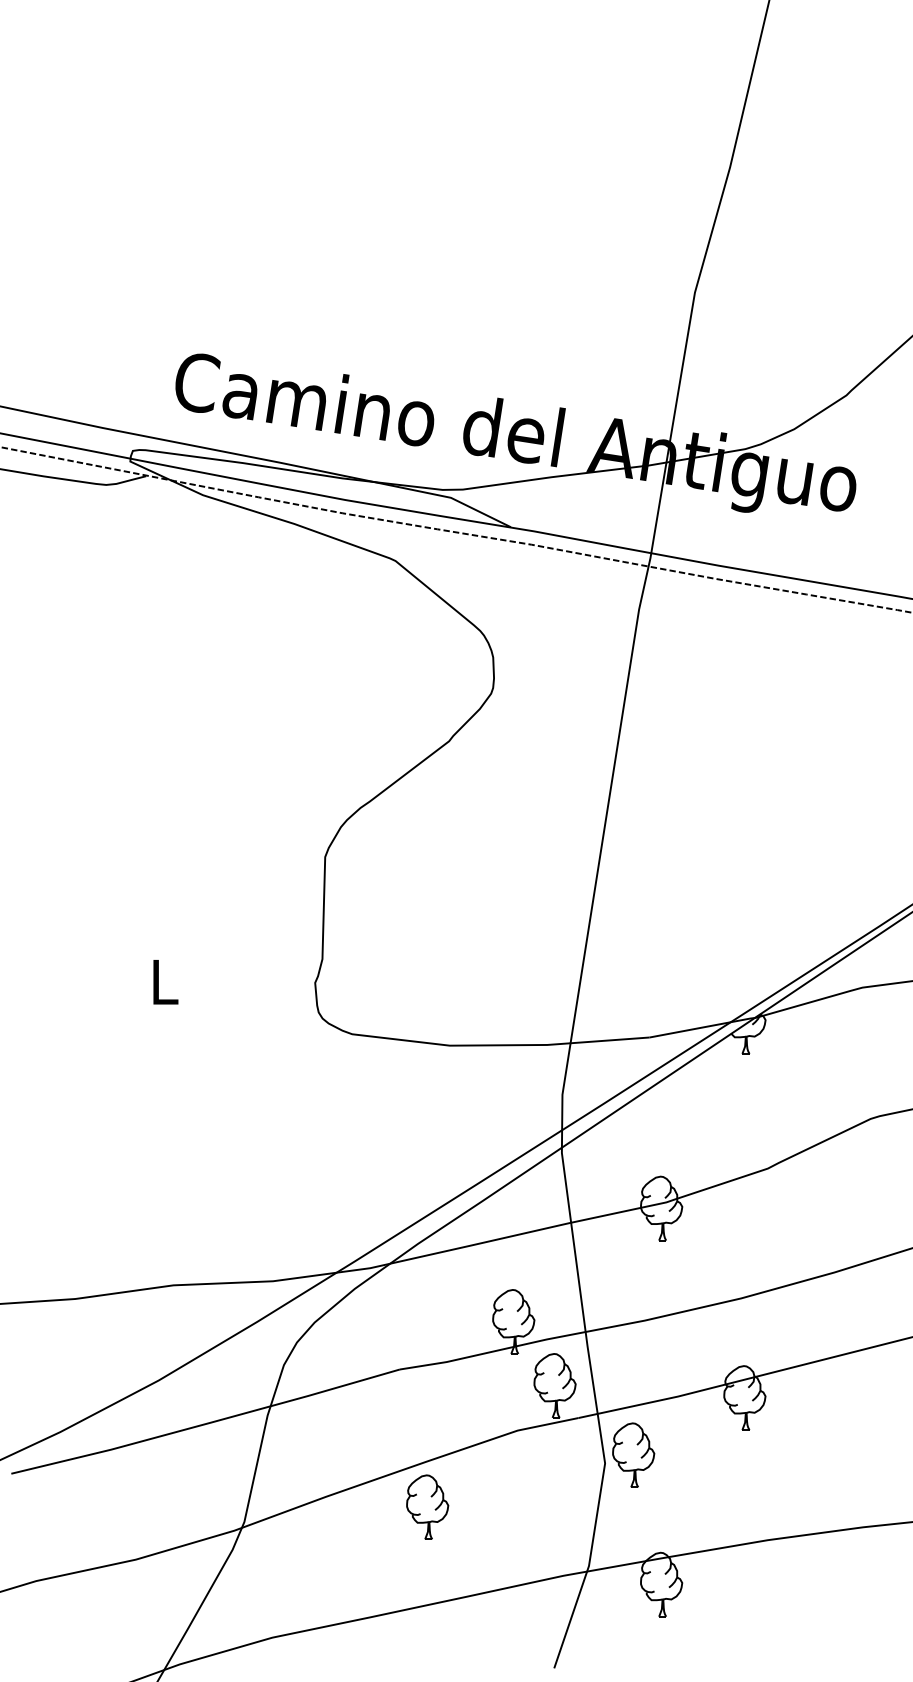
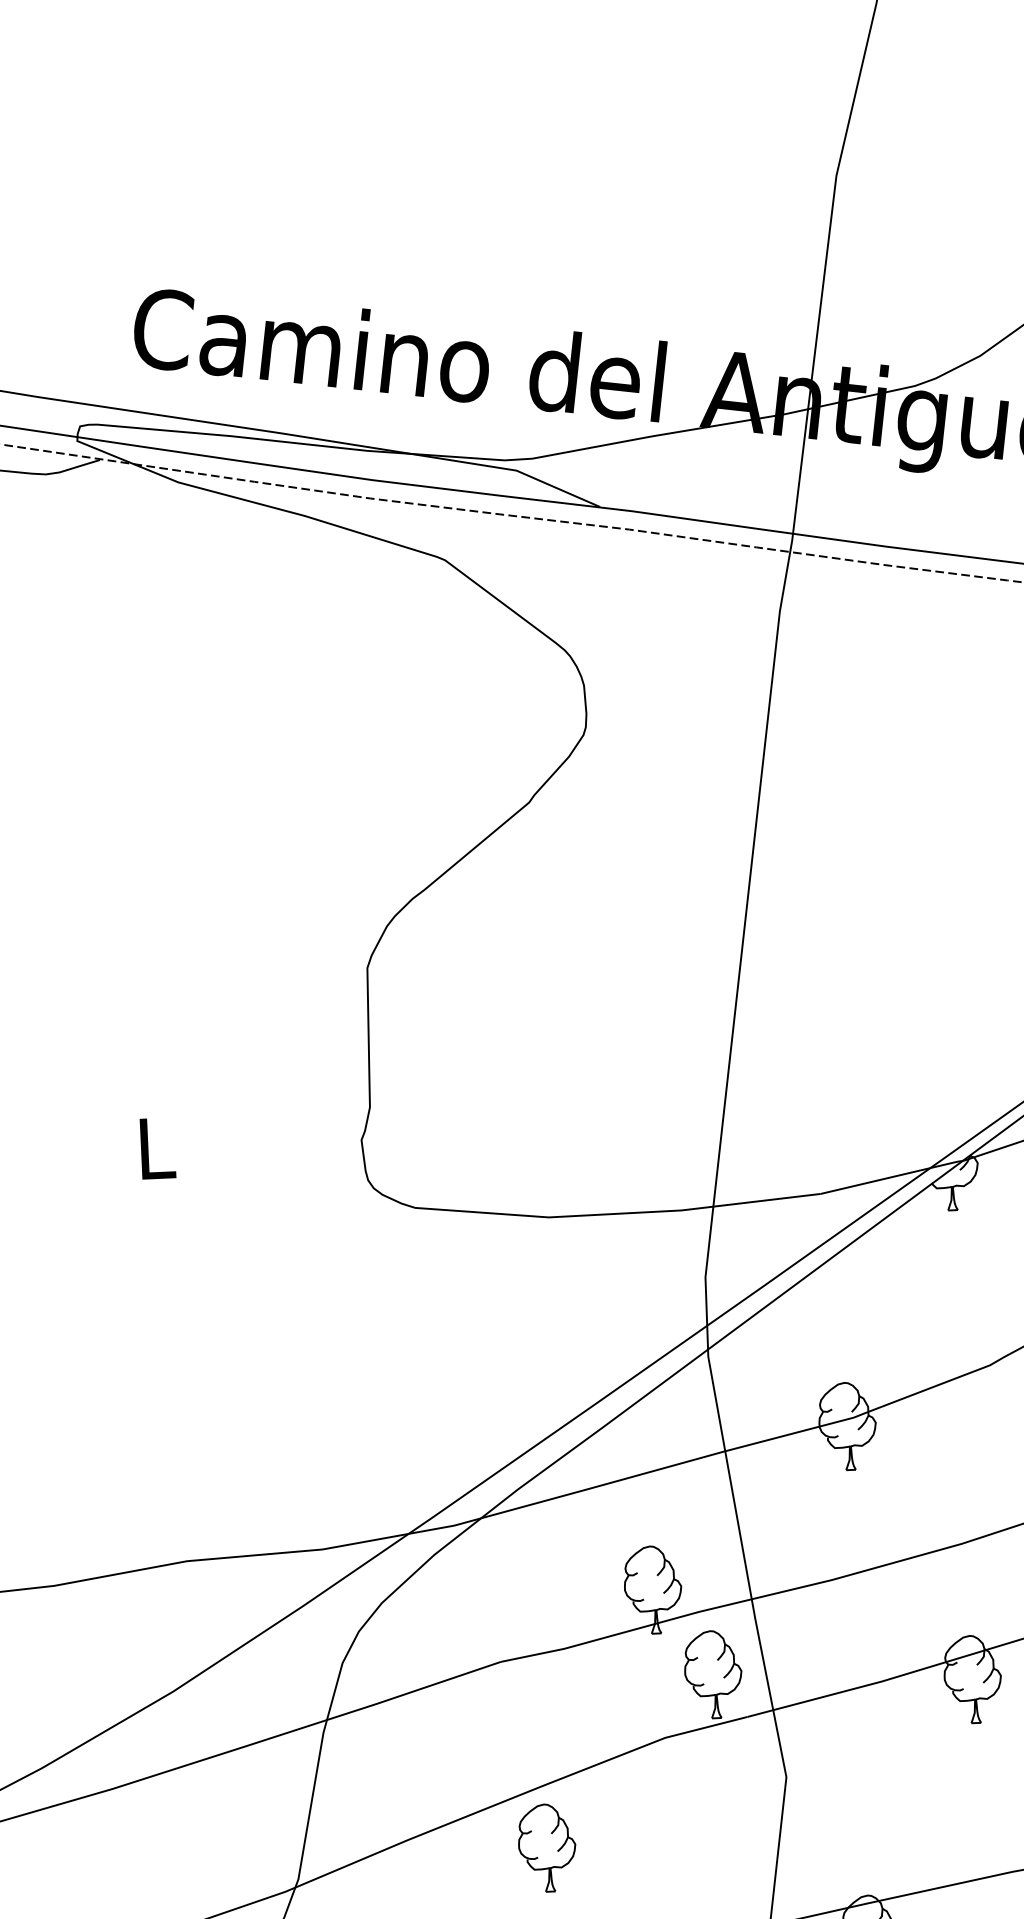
part: (633, 1454) -> (824, 1763), removed

